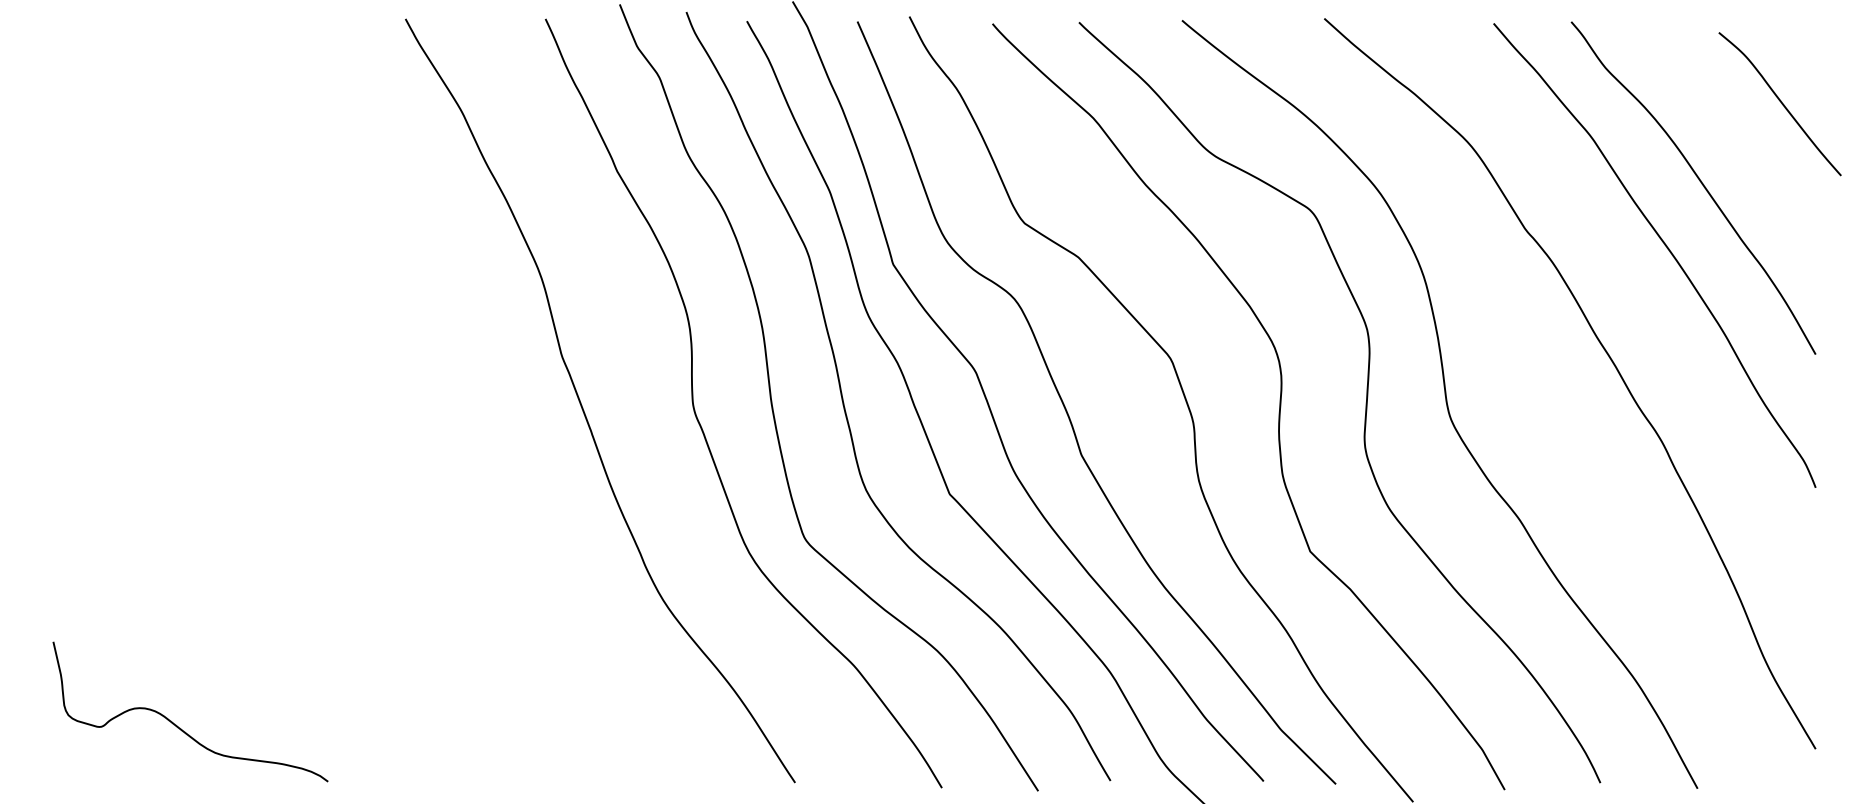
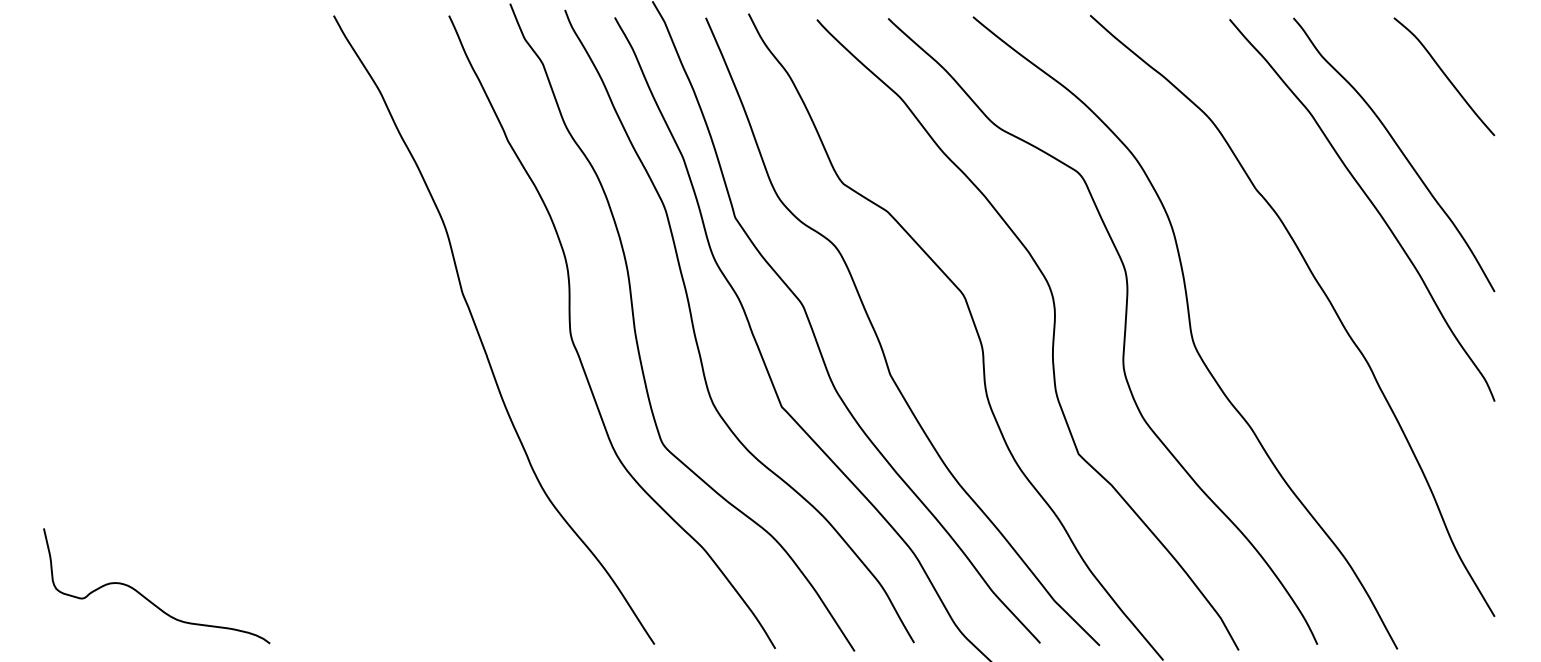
curve: (1780, 102) -> (1444, 75), moved

